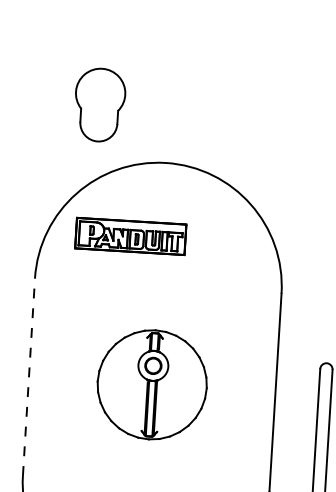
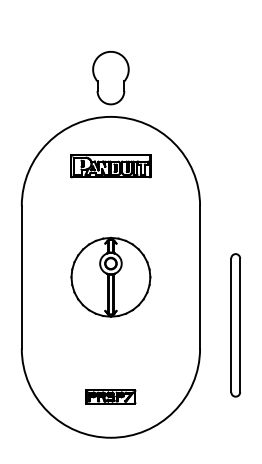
part: (99, 105) -> (110, 78), moved
part: (130, 236) -> (110, 166), moved
line: (28, 376) -> (21, 276), dashed -> solid

